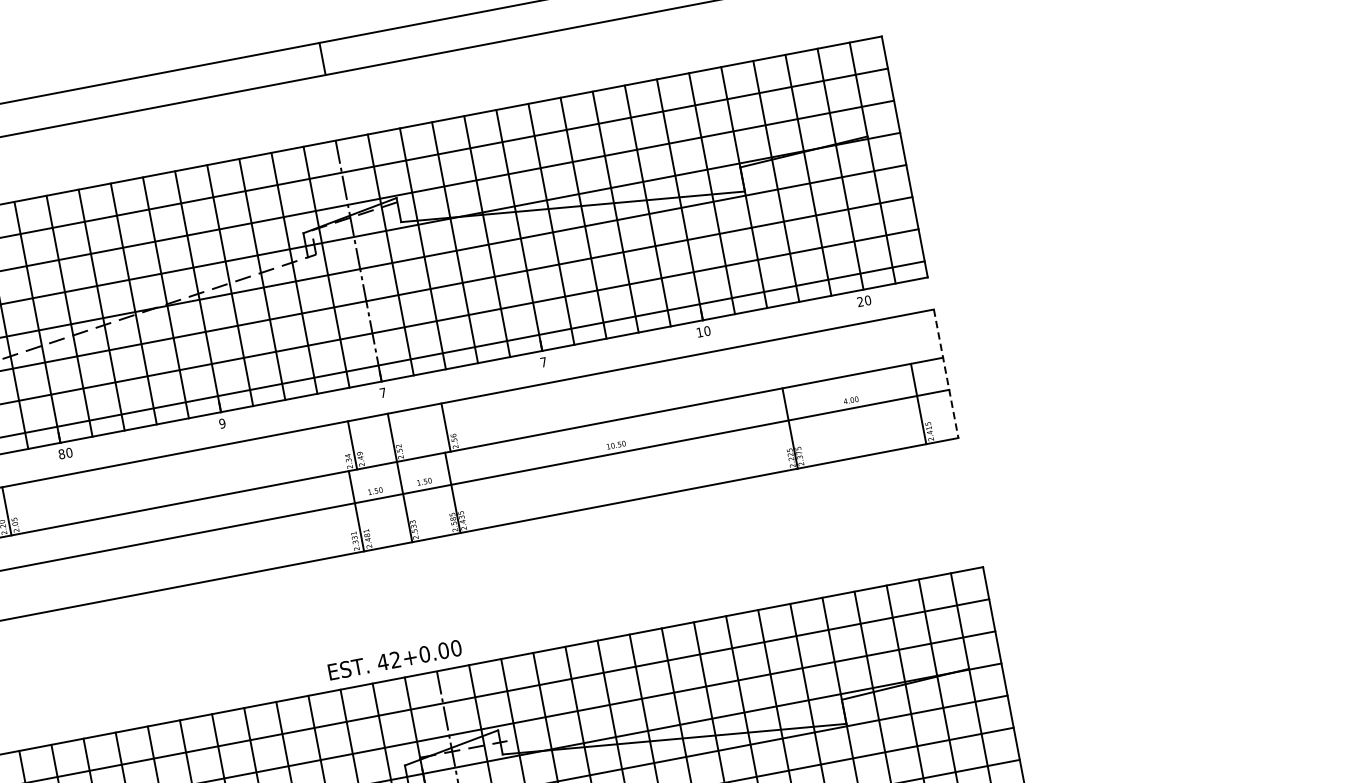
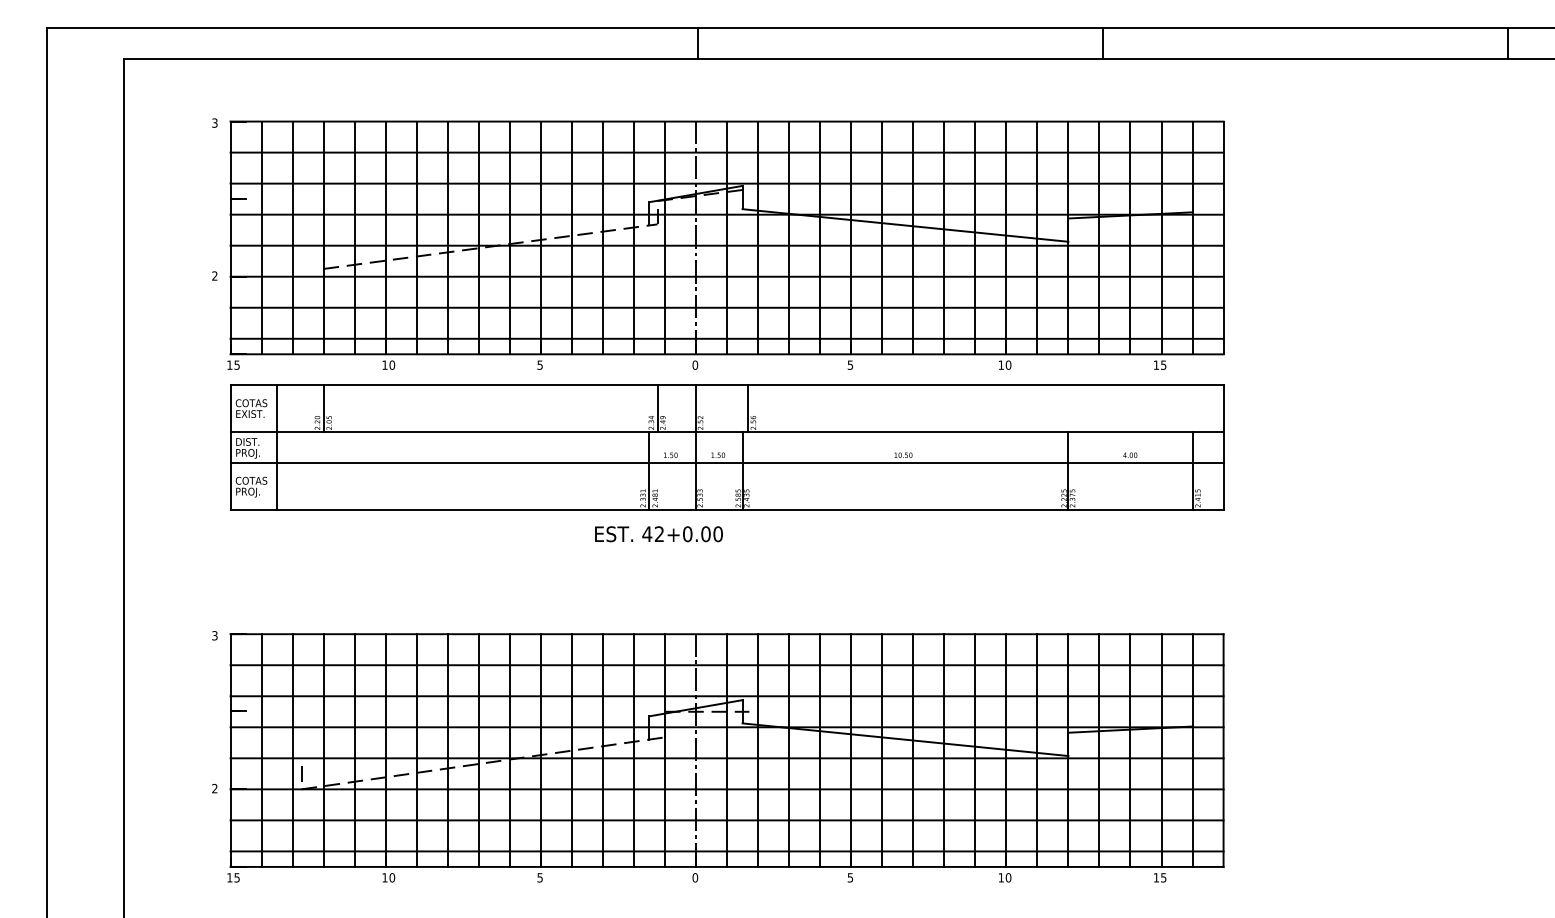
text: (863, 300) -> (1159, 364), 20 -> 15
text: (543, 361) -> (850, 364), 7 -> 5
line: (946, 373) -> (1223, 447), dashed -> solid
text: (383, 392) -> (695, 364), 7 -> 0
text: (221, 423) -> (539, 364), 9 -> 5
text: (61, 453) -> (384, 364), 80 -> 10
text: (394, 660) -> (658, 534), moved

